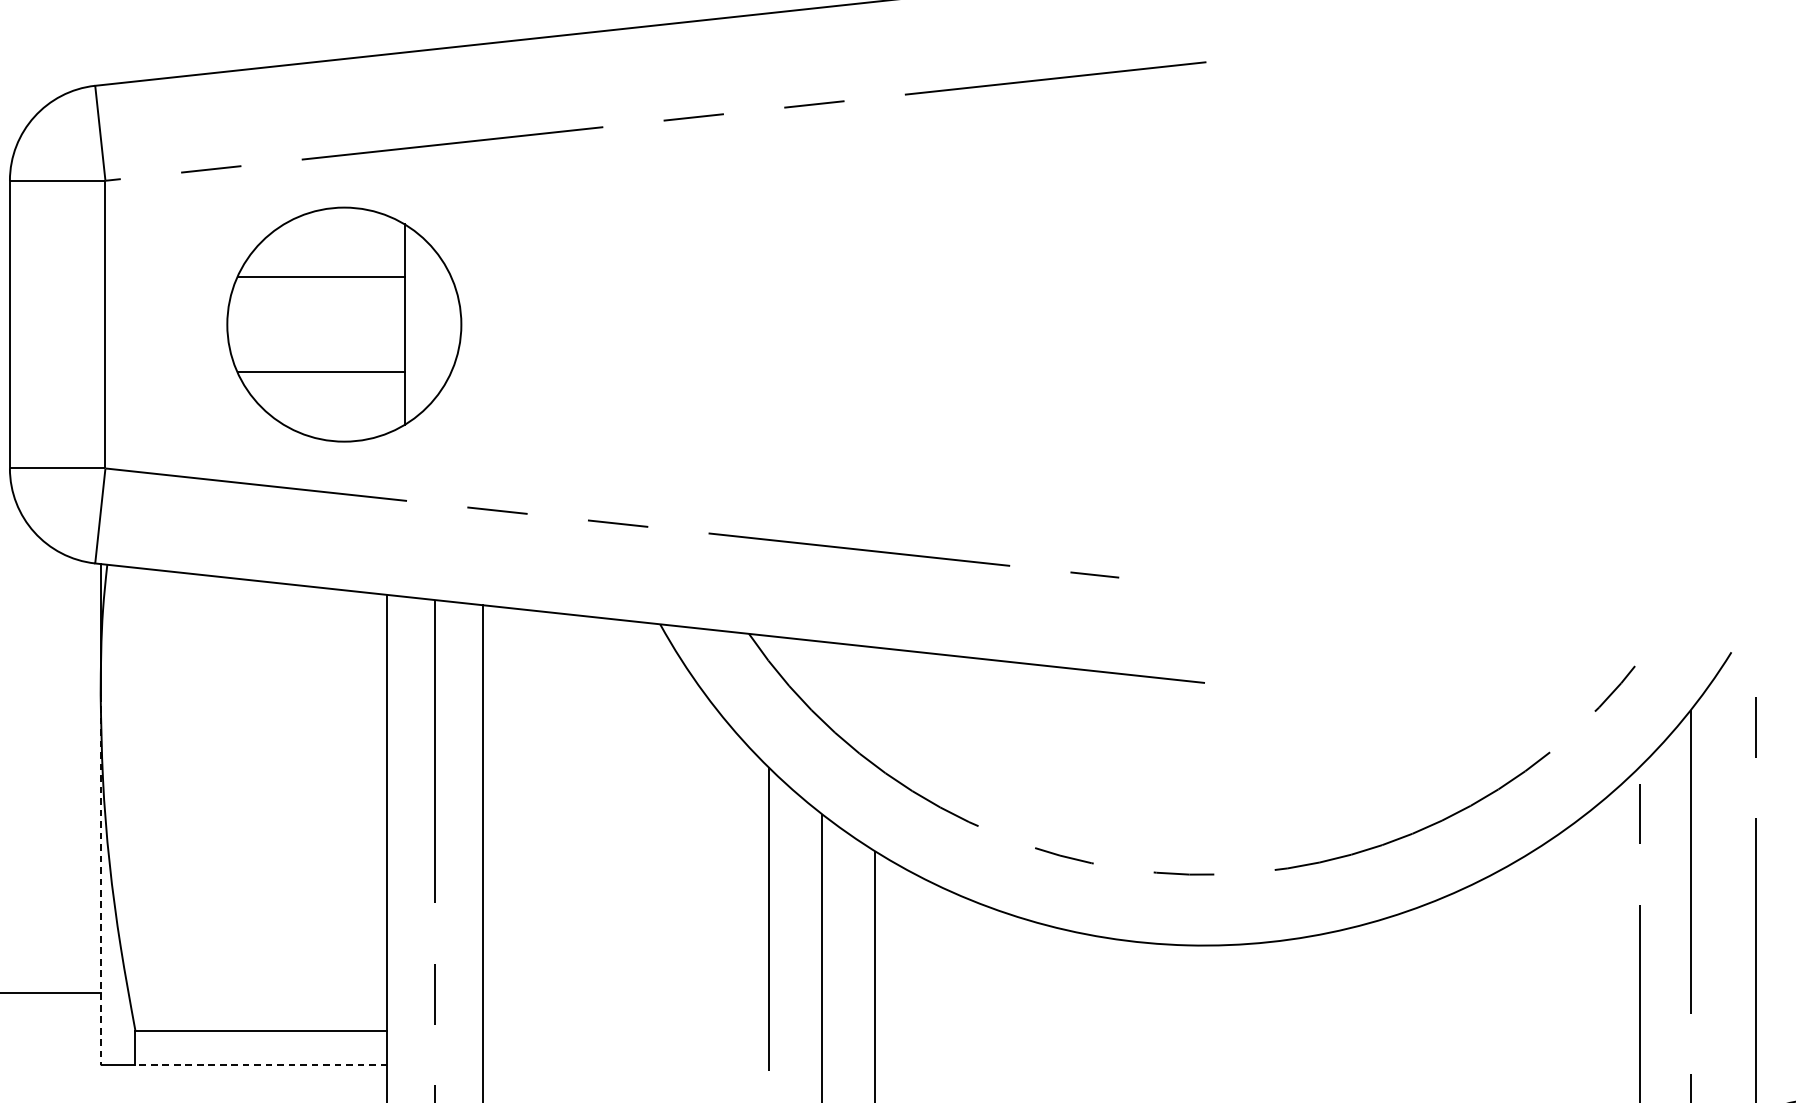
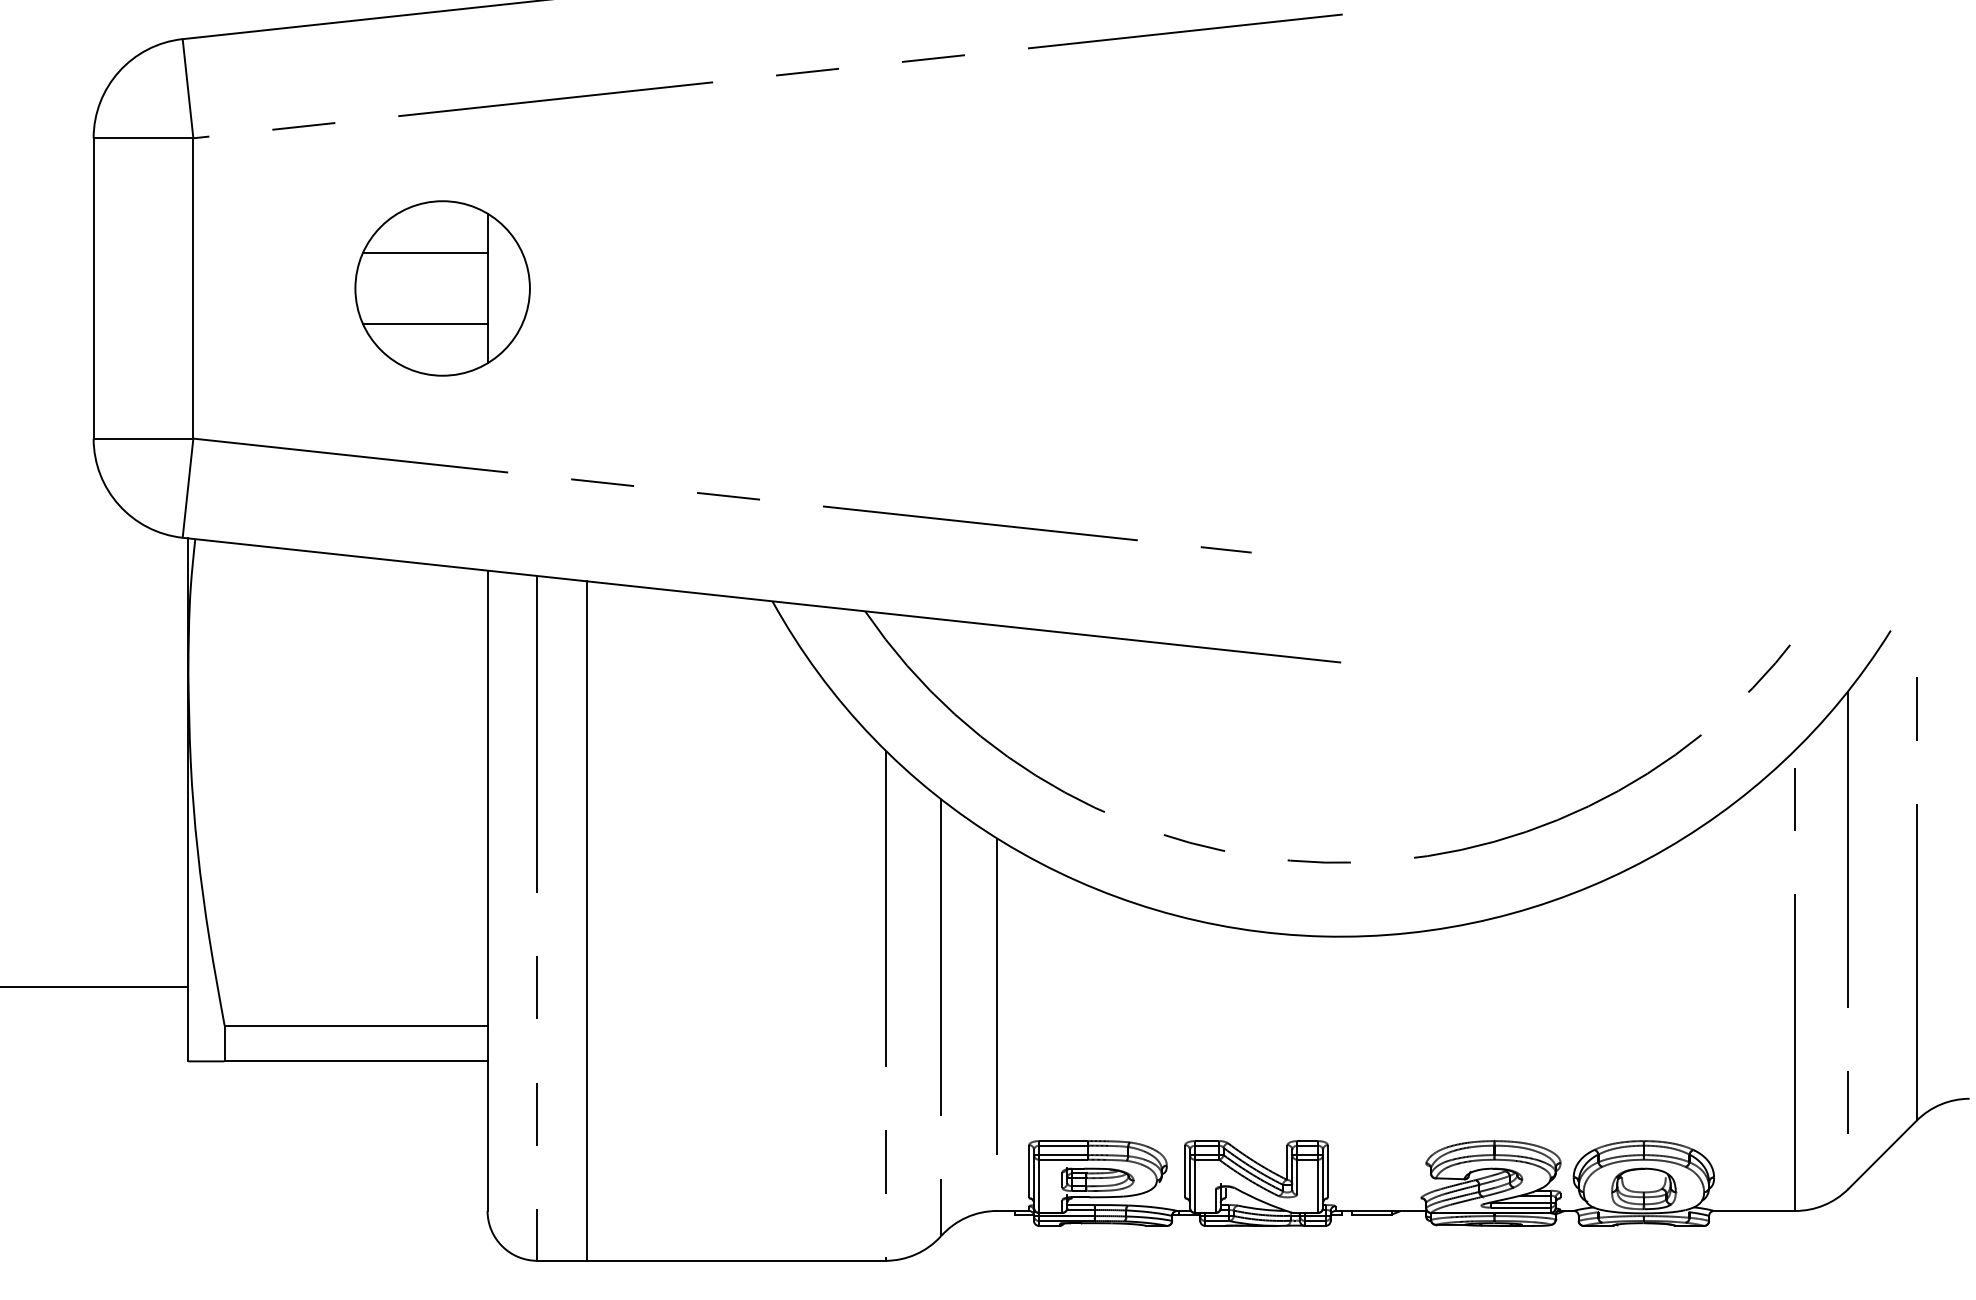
part: (344, 324) -> (442, 288), size x0.71
line: (100, 880) -> (188, 868), dashed -> solid
line: (260, 1065) -> (355, 1061), dashed -> solid

